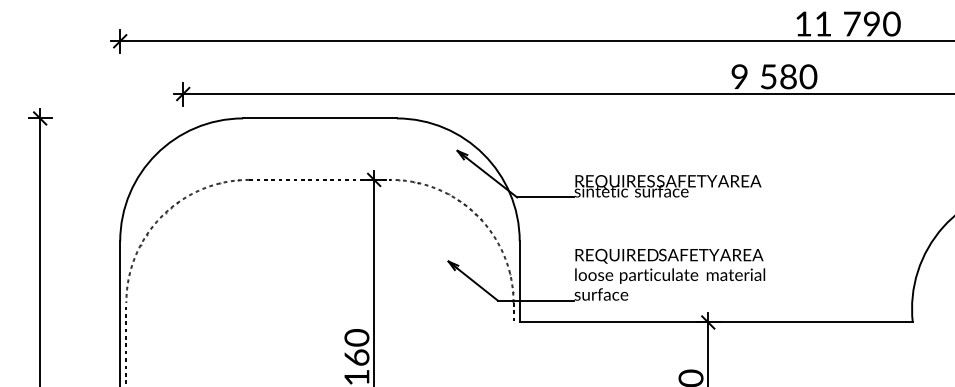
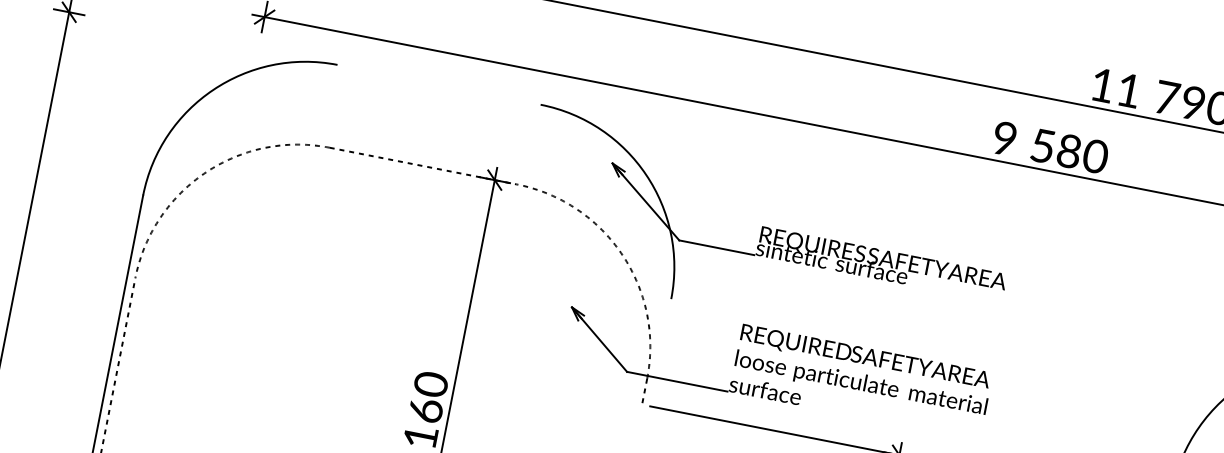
line: (319, 118) -> (438, 84), removed
line: (519, 281) -> (660, 352), removed

